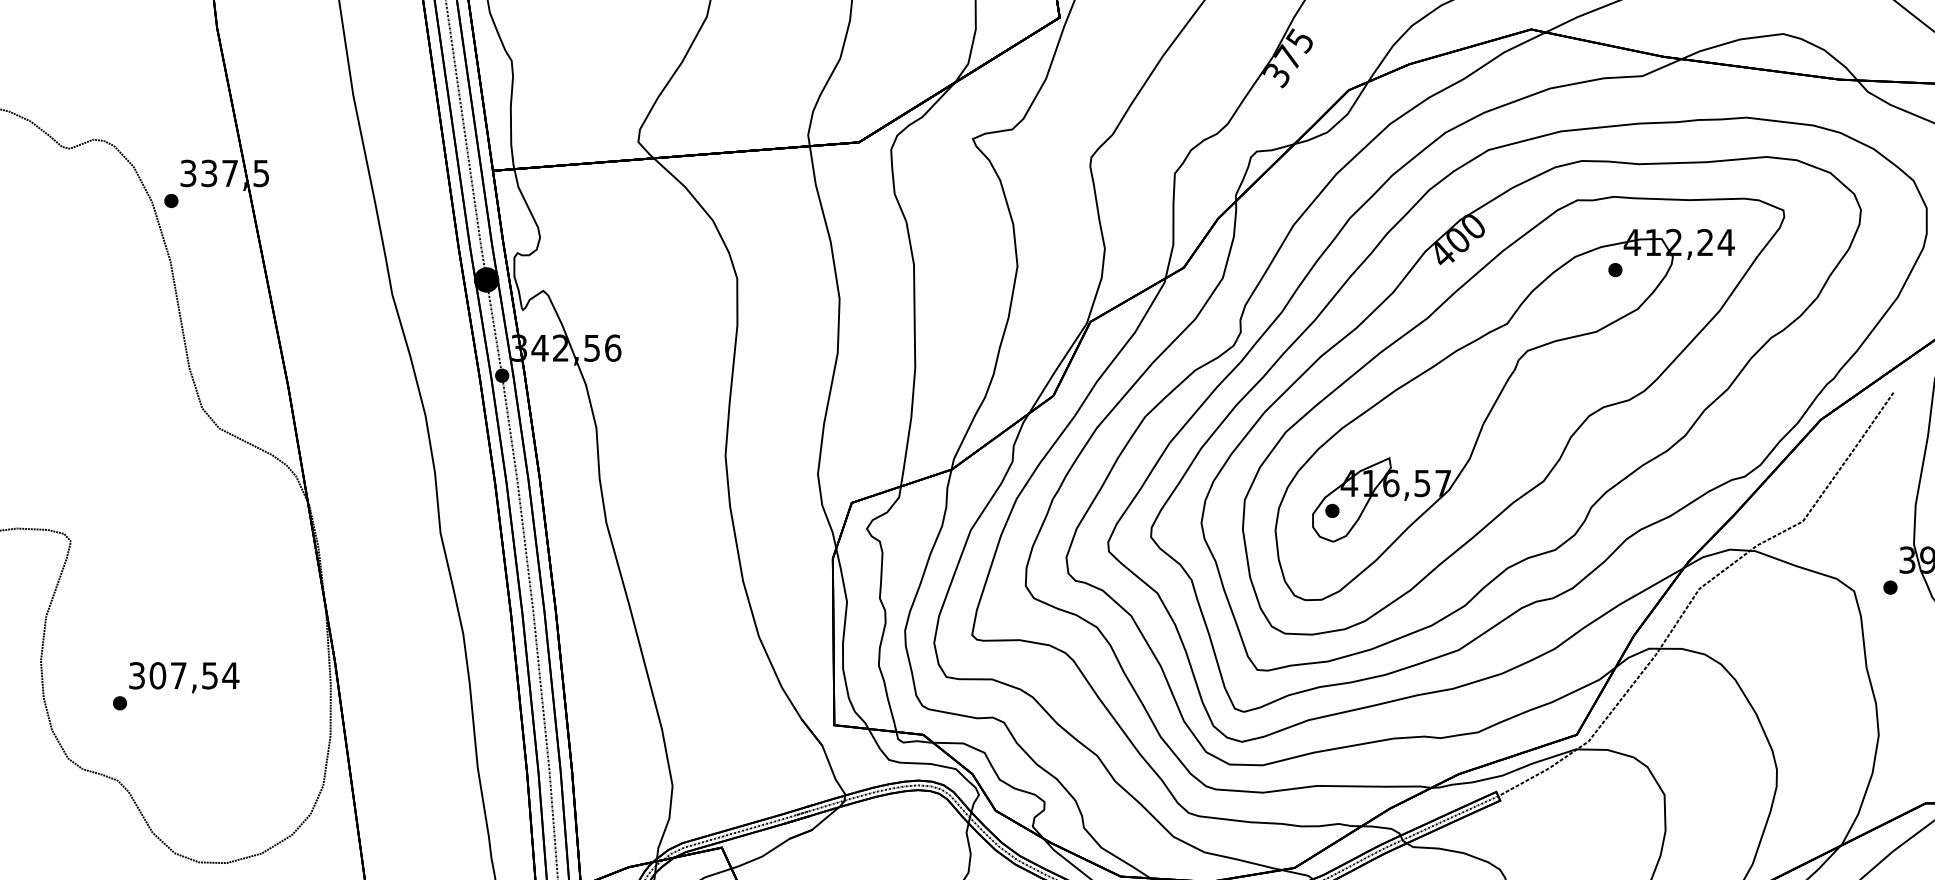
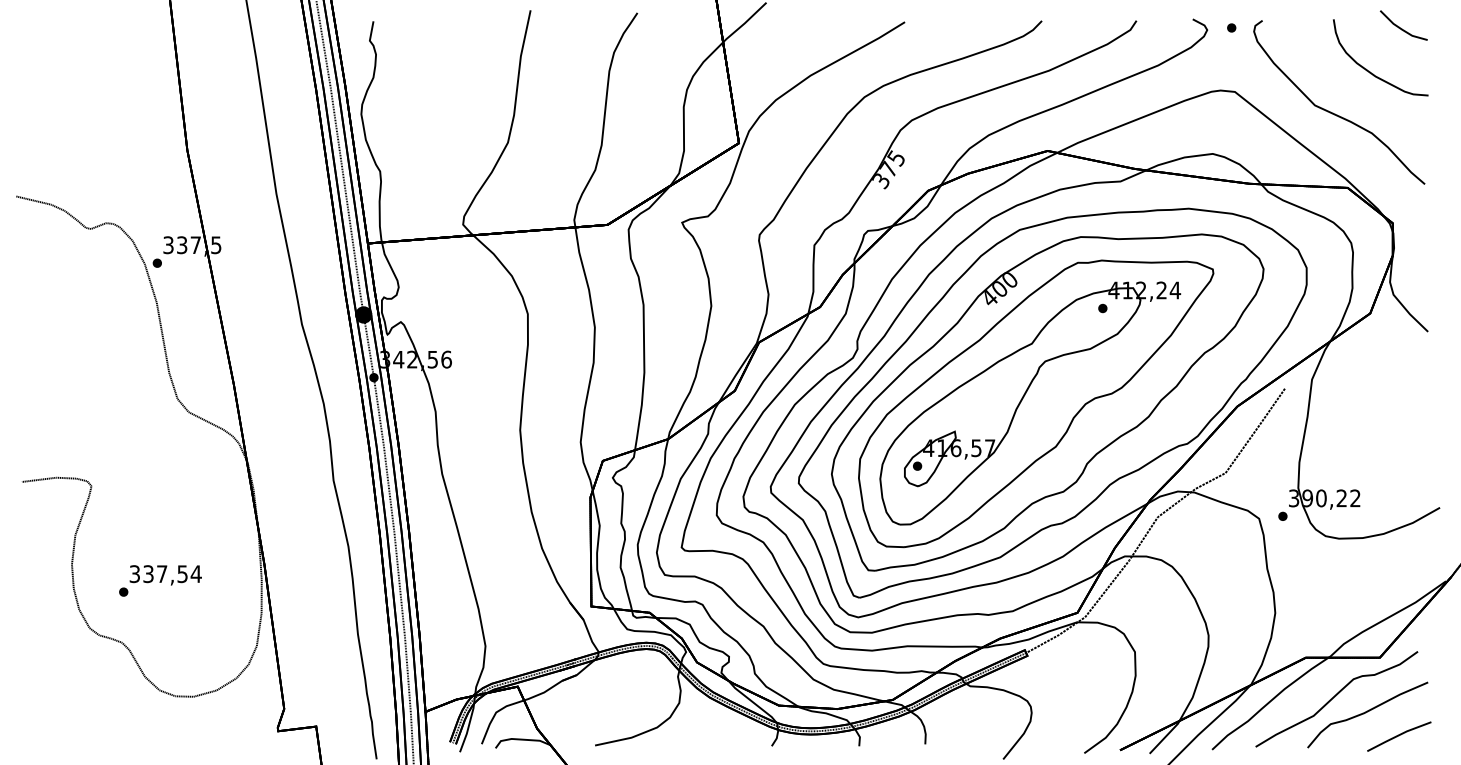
text: (157, 676) -> (148, 574), 307,54 -> 337,54

